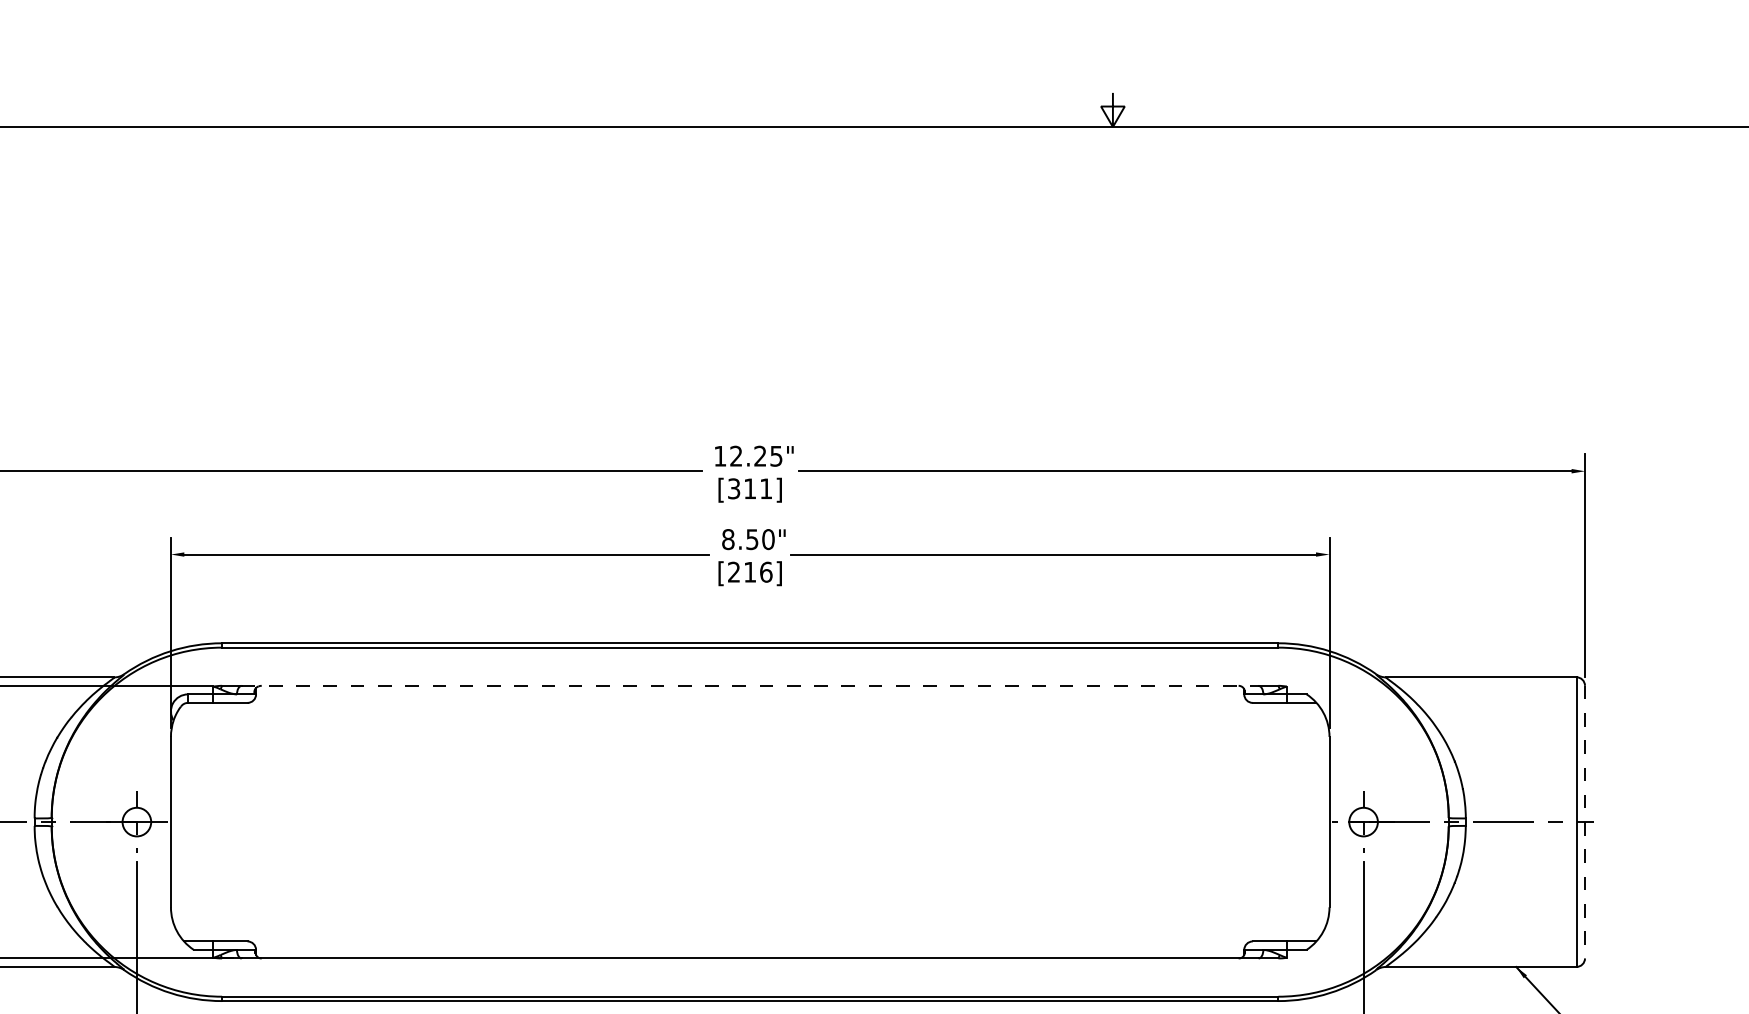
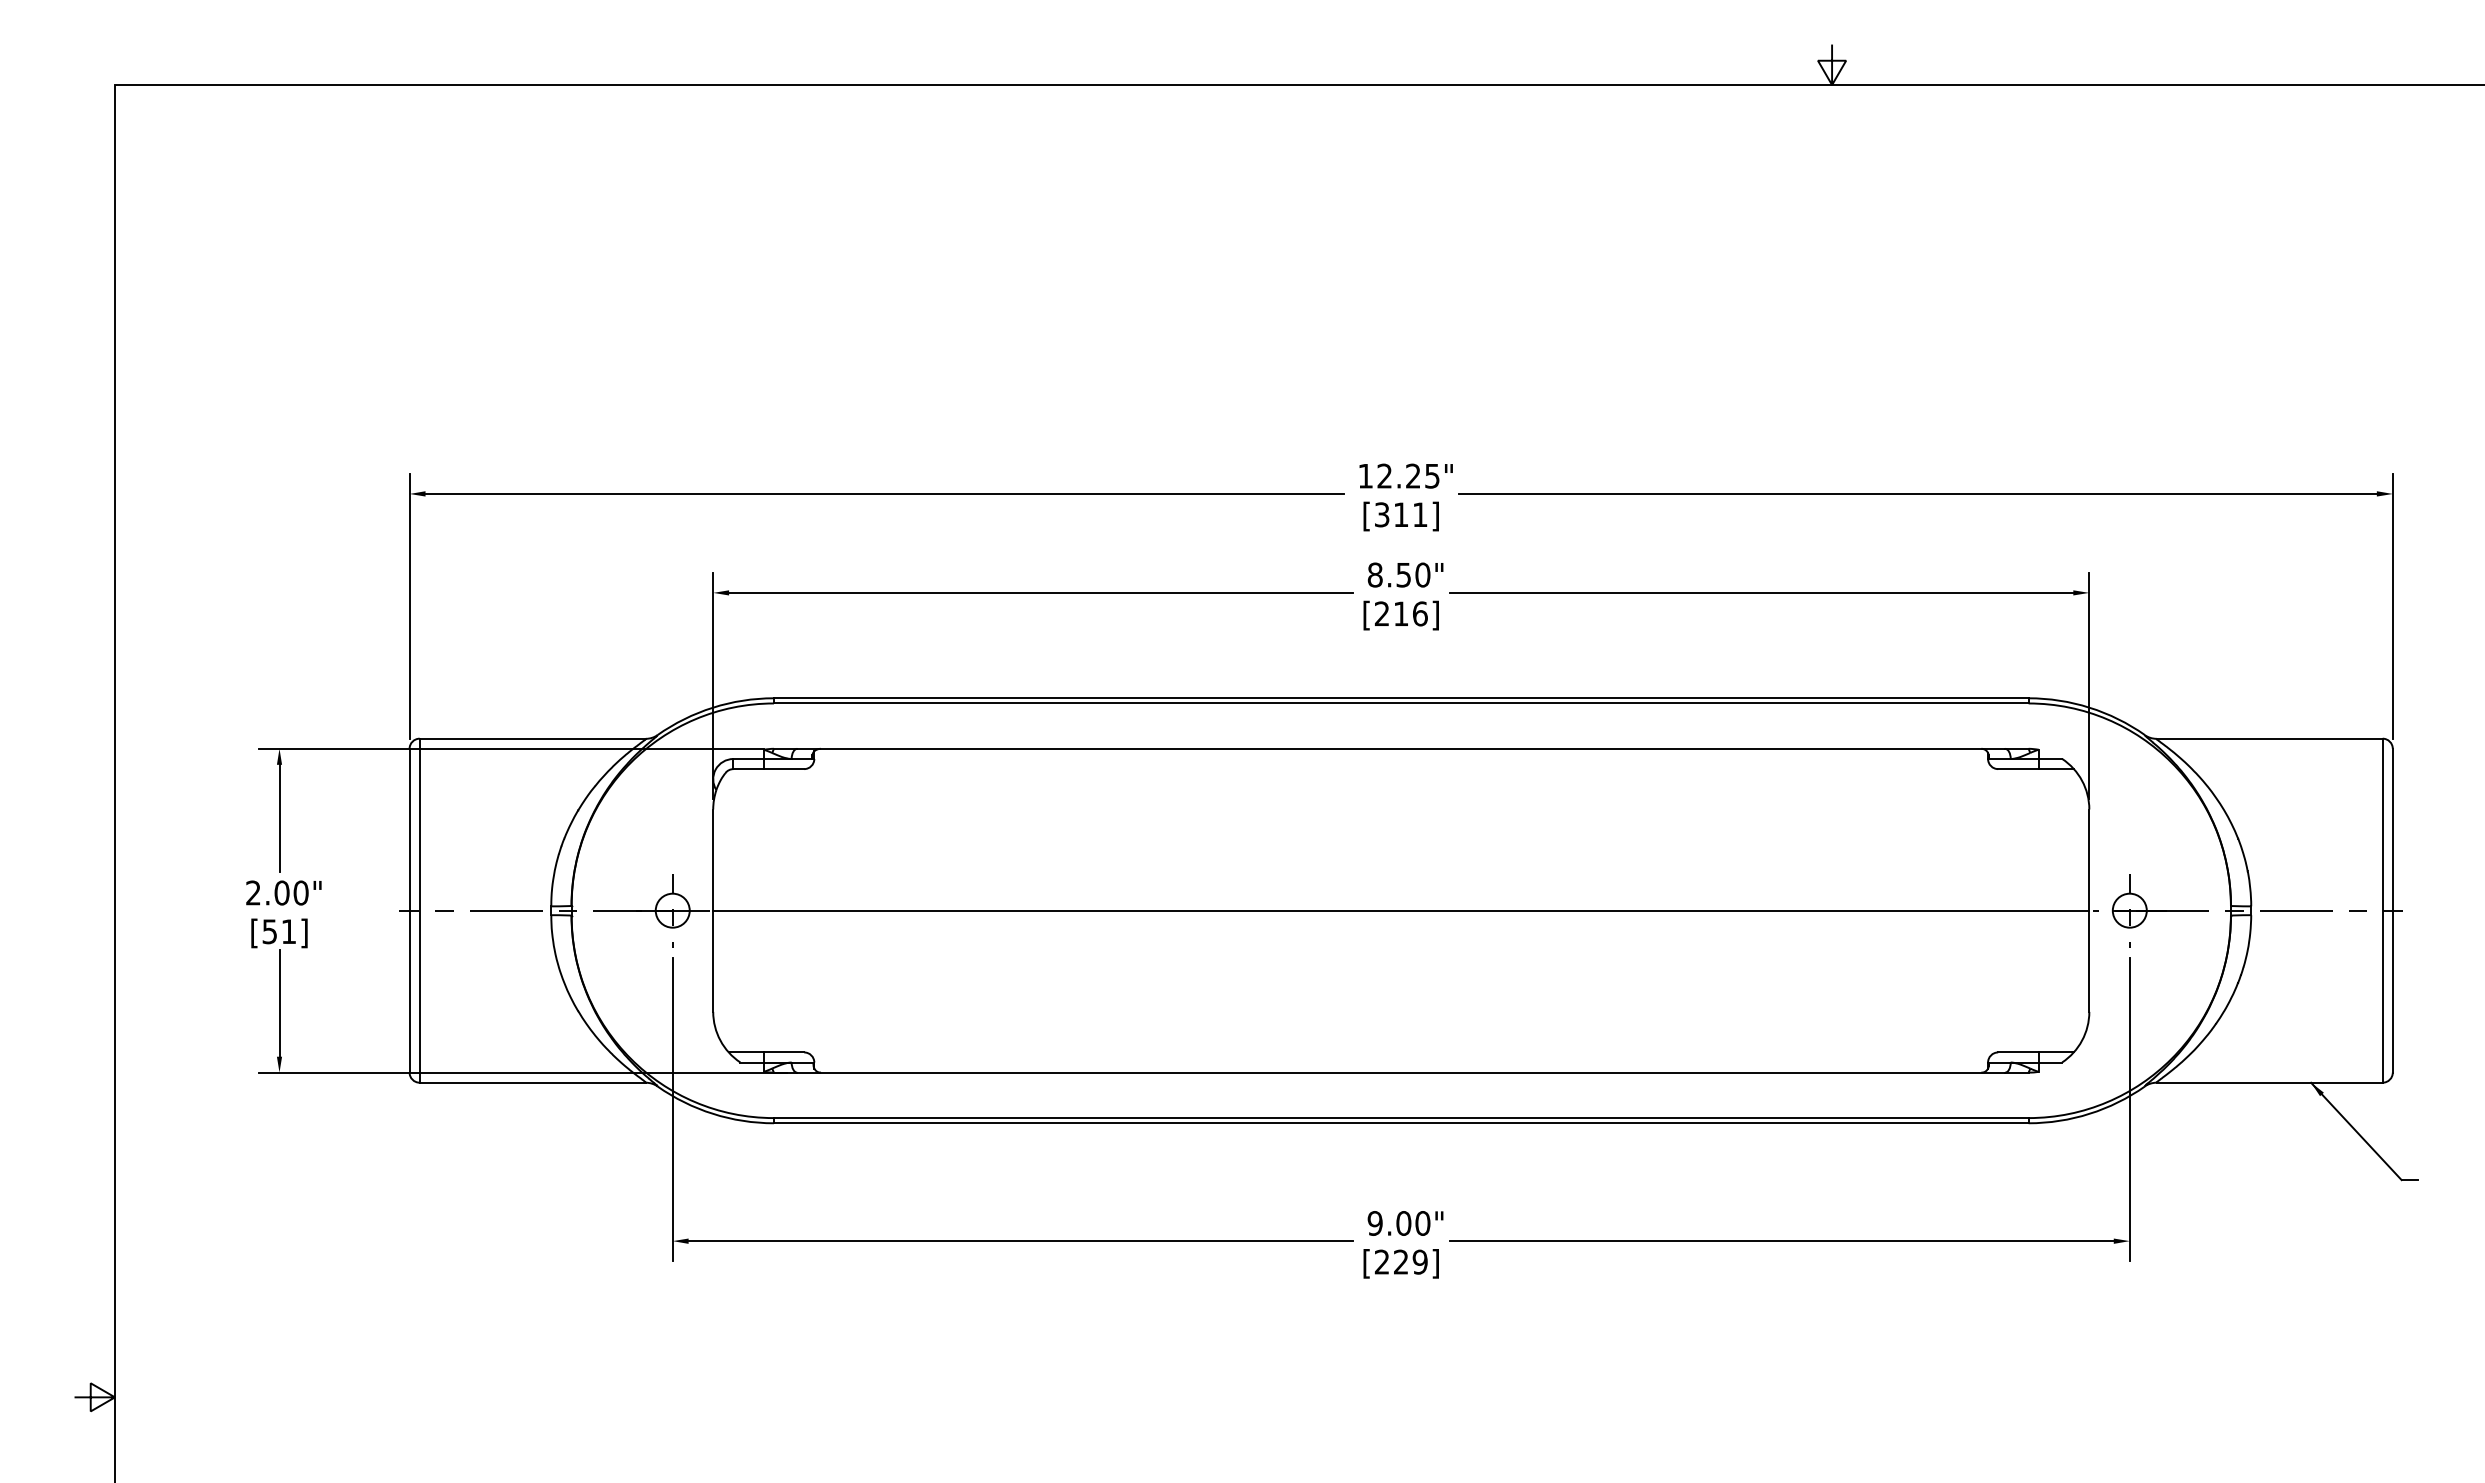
line: (750, 685) -> (1401, 748), dashed -> solid
line: (750, 821) -> (1401, 910), added
line: (1584, 821) -> (2392, 910), dashed -> solid

